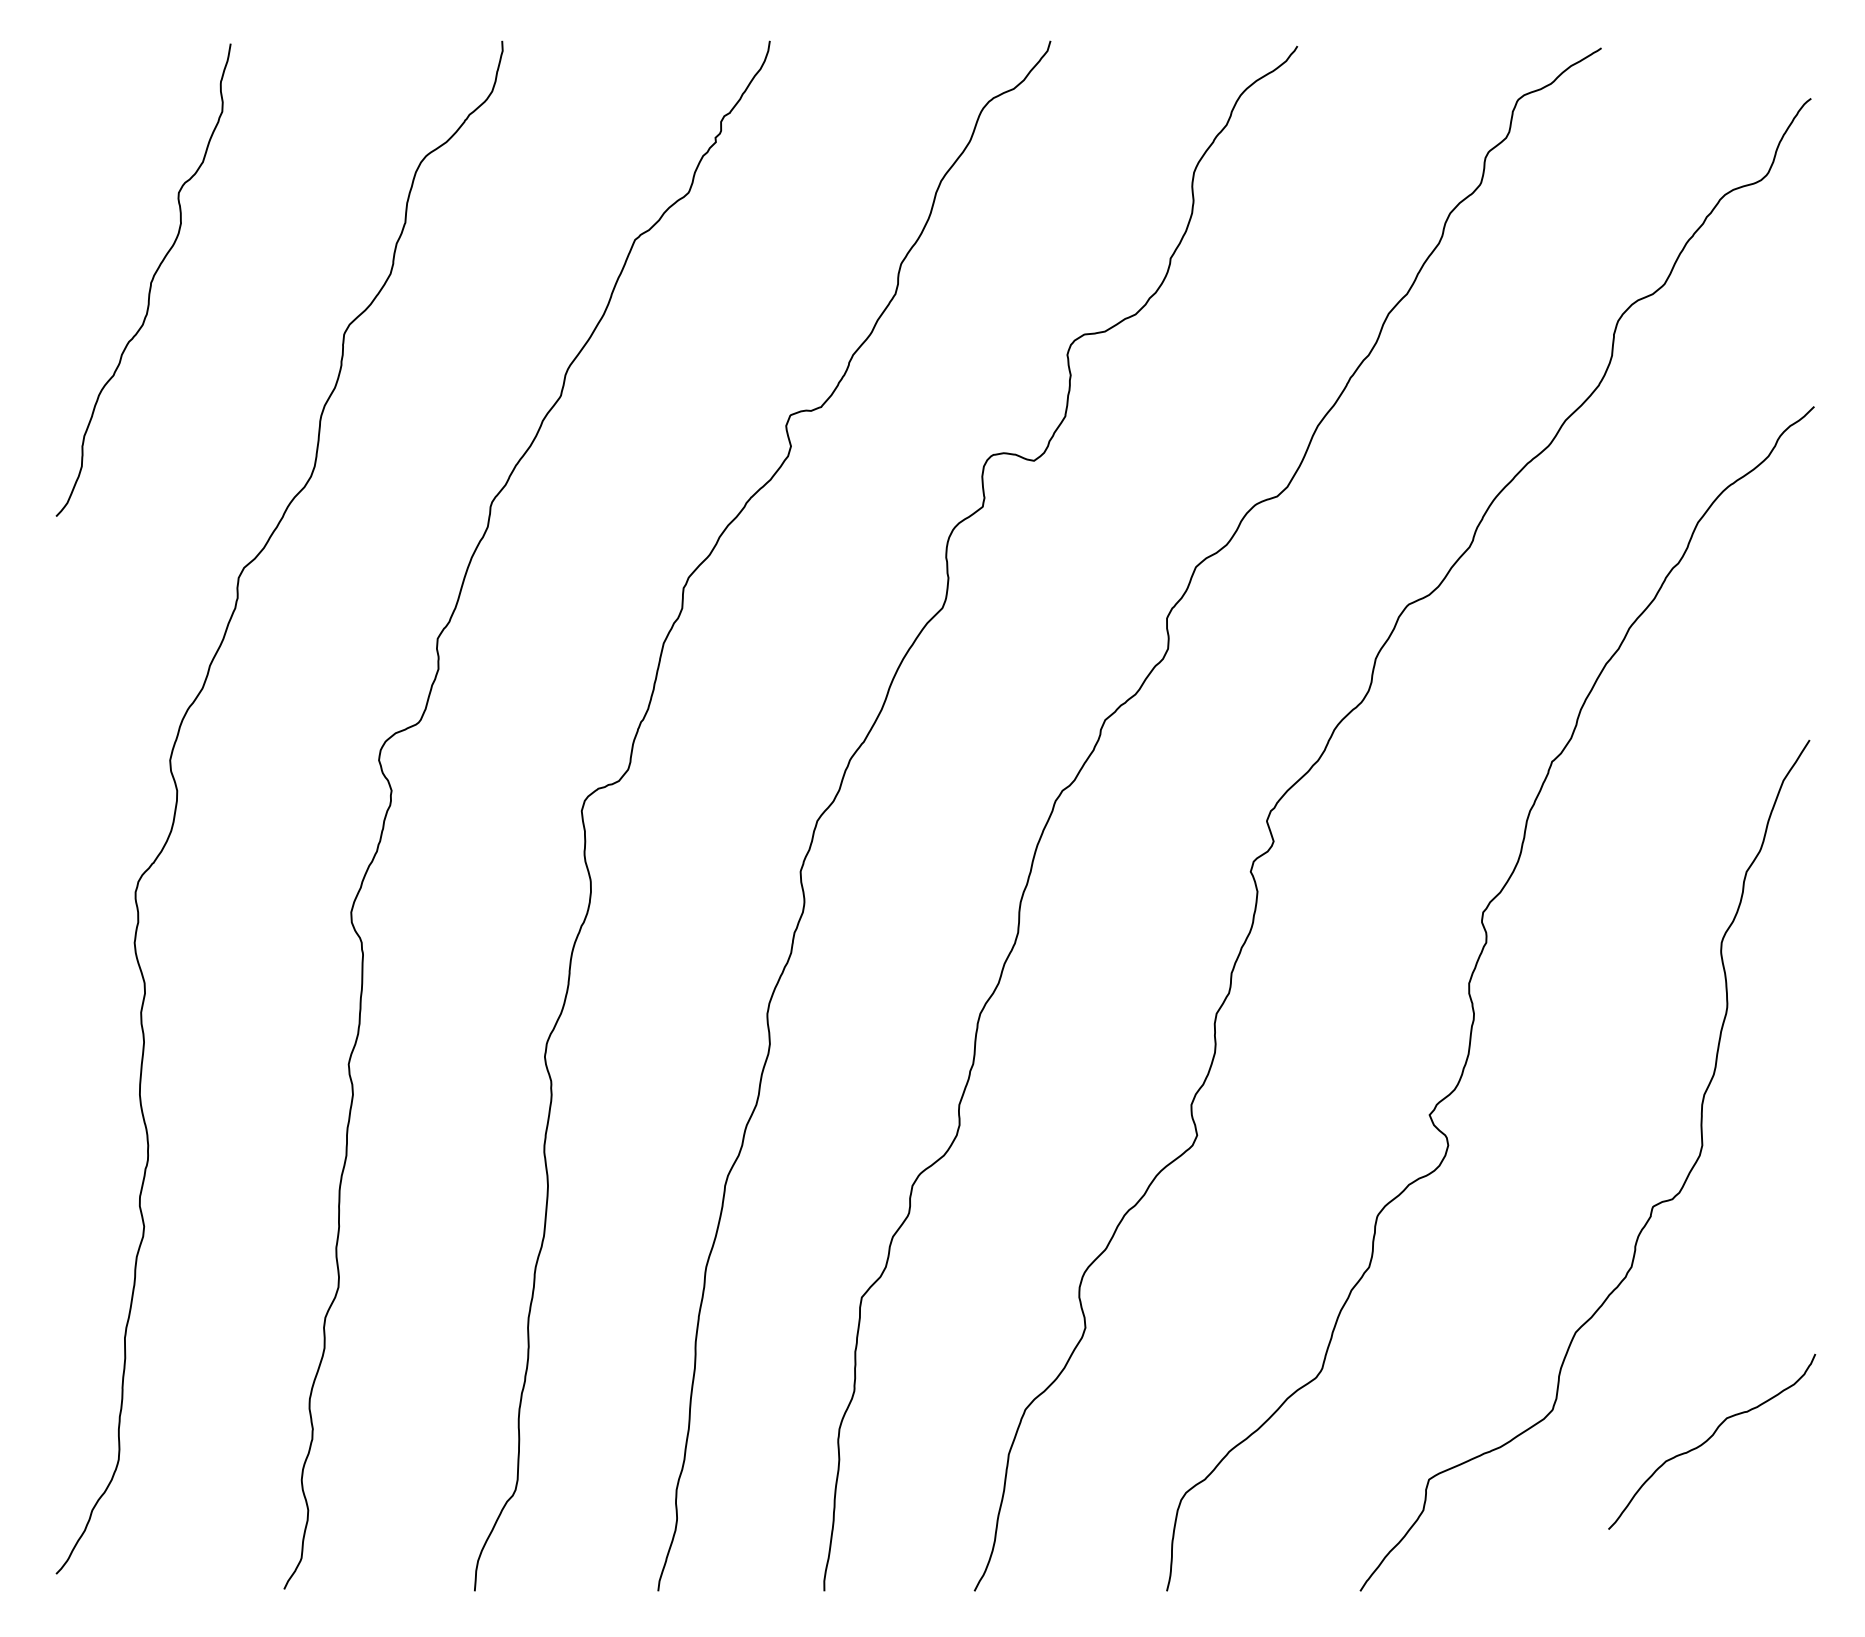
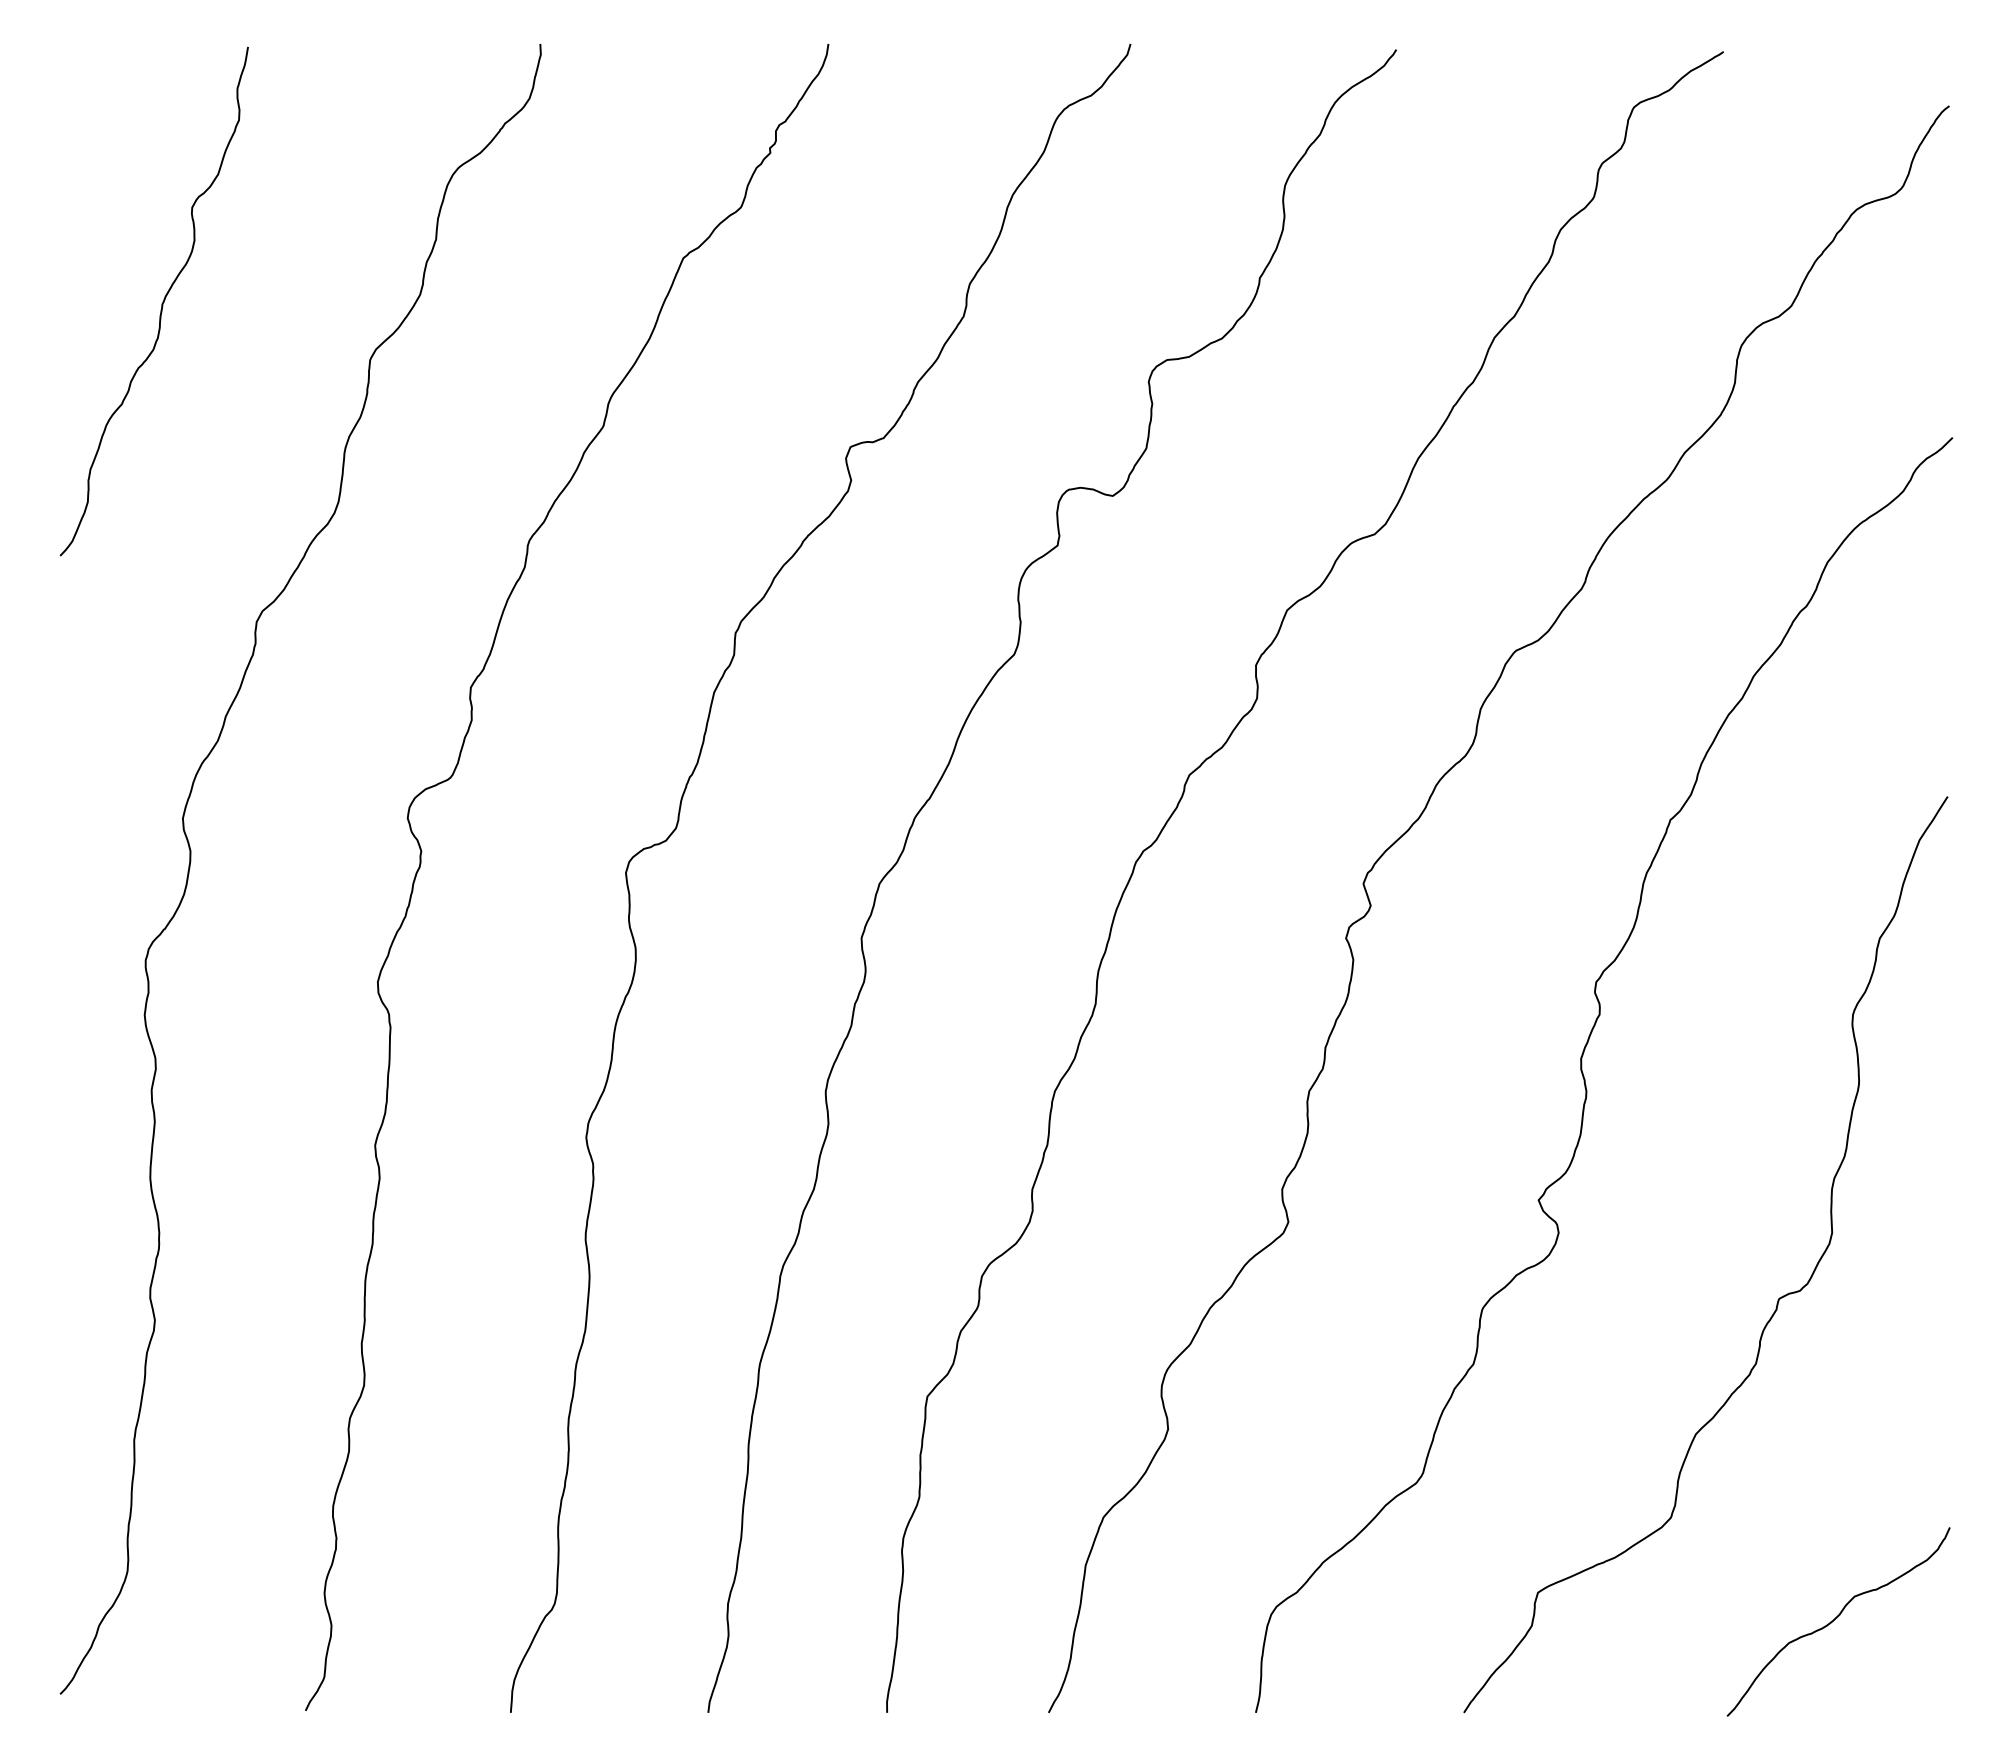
curve: (1710, 1438) -> (1836, 1618), moved

